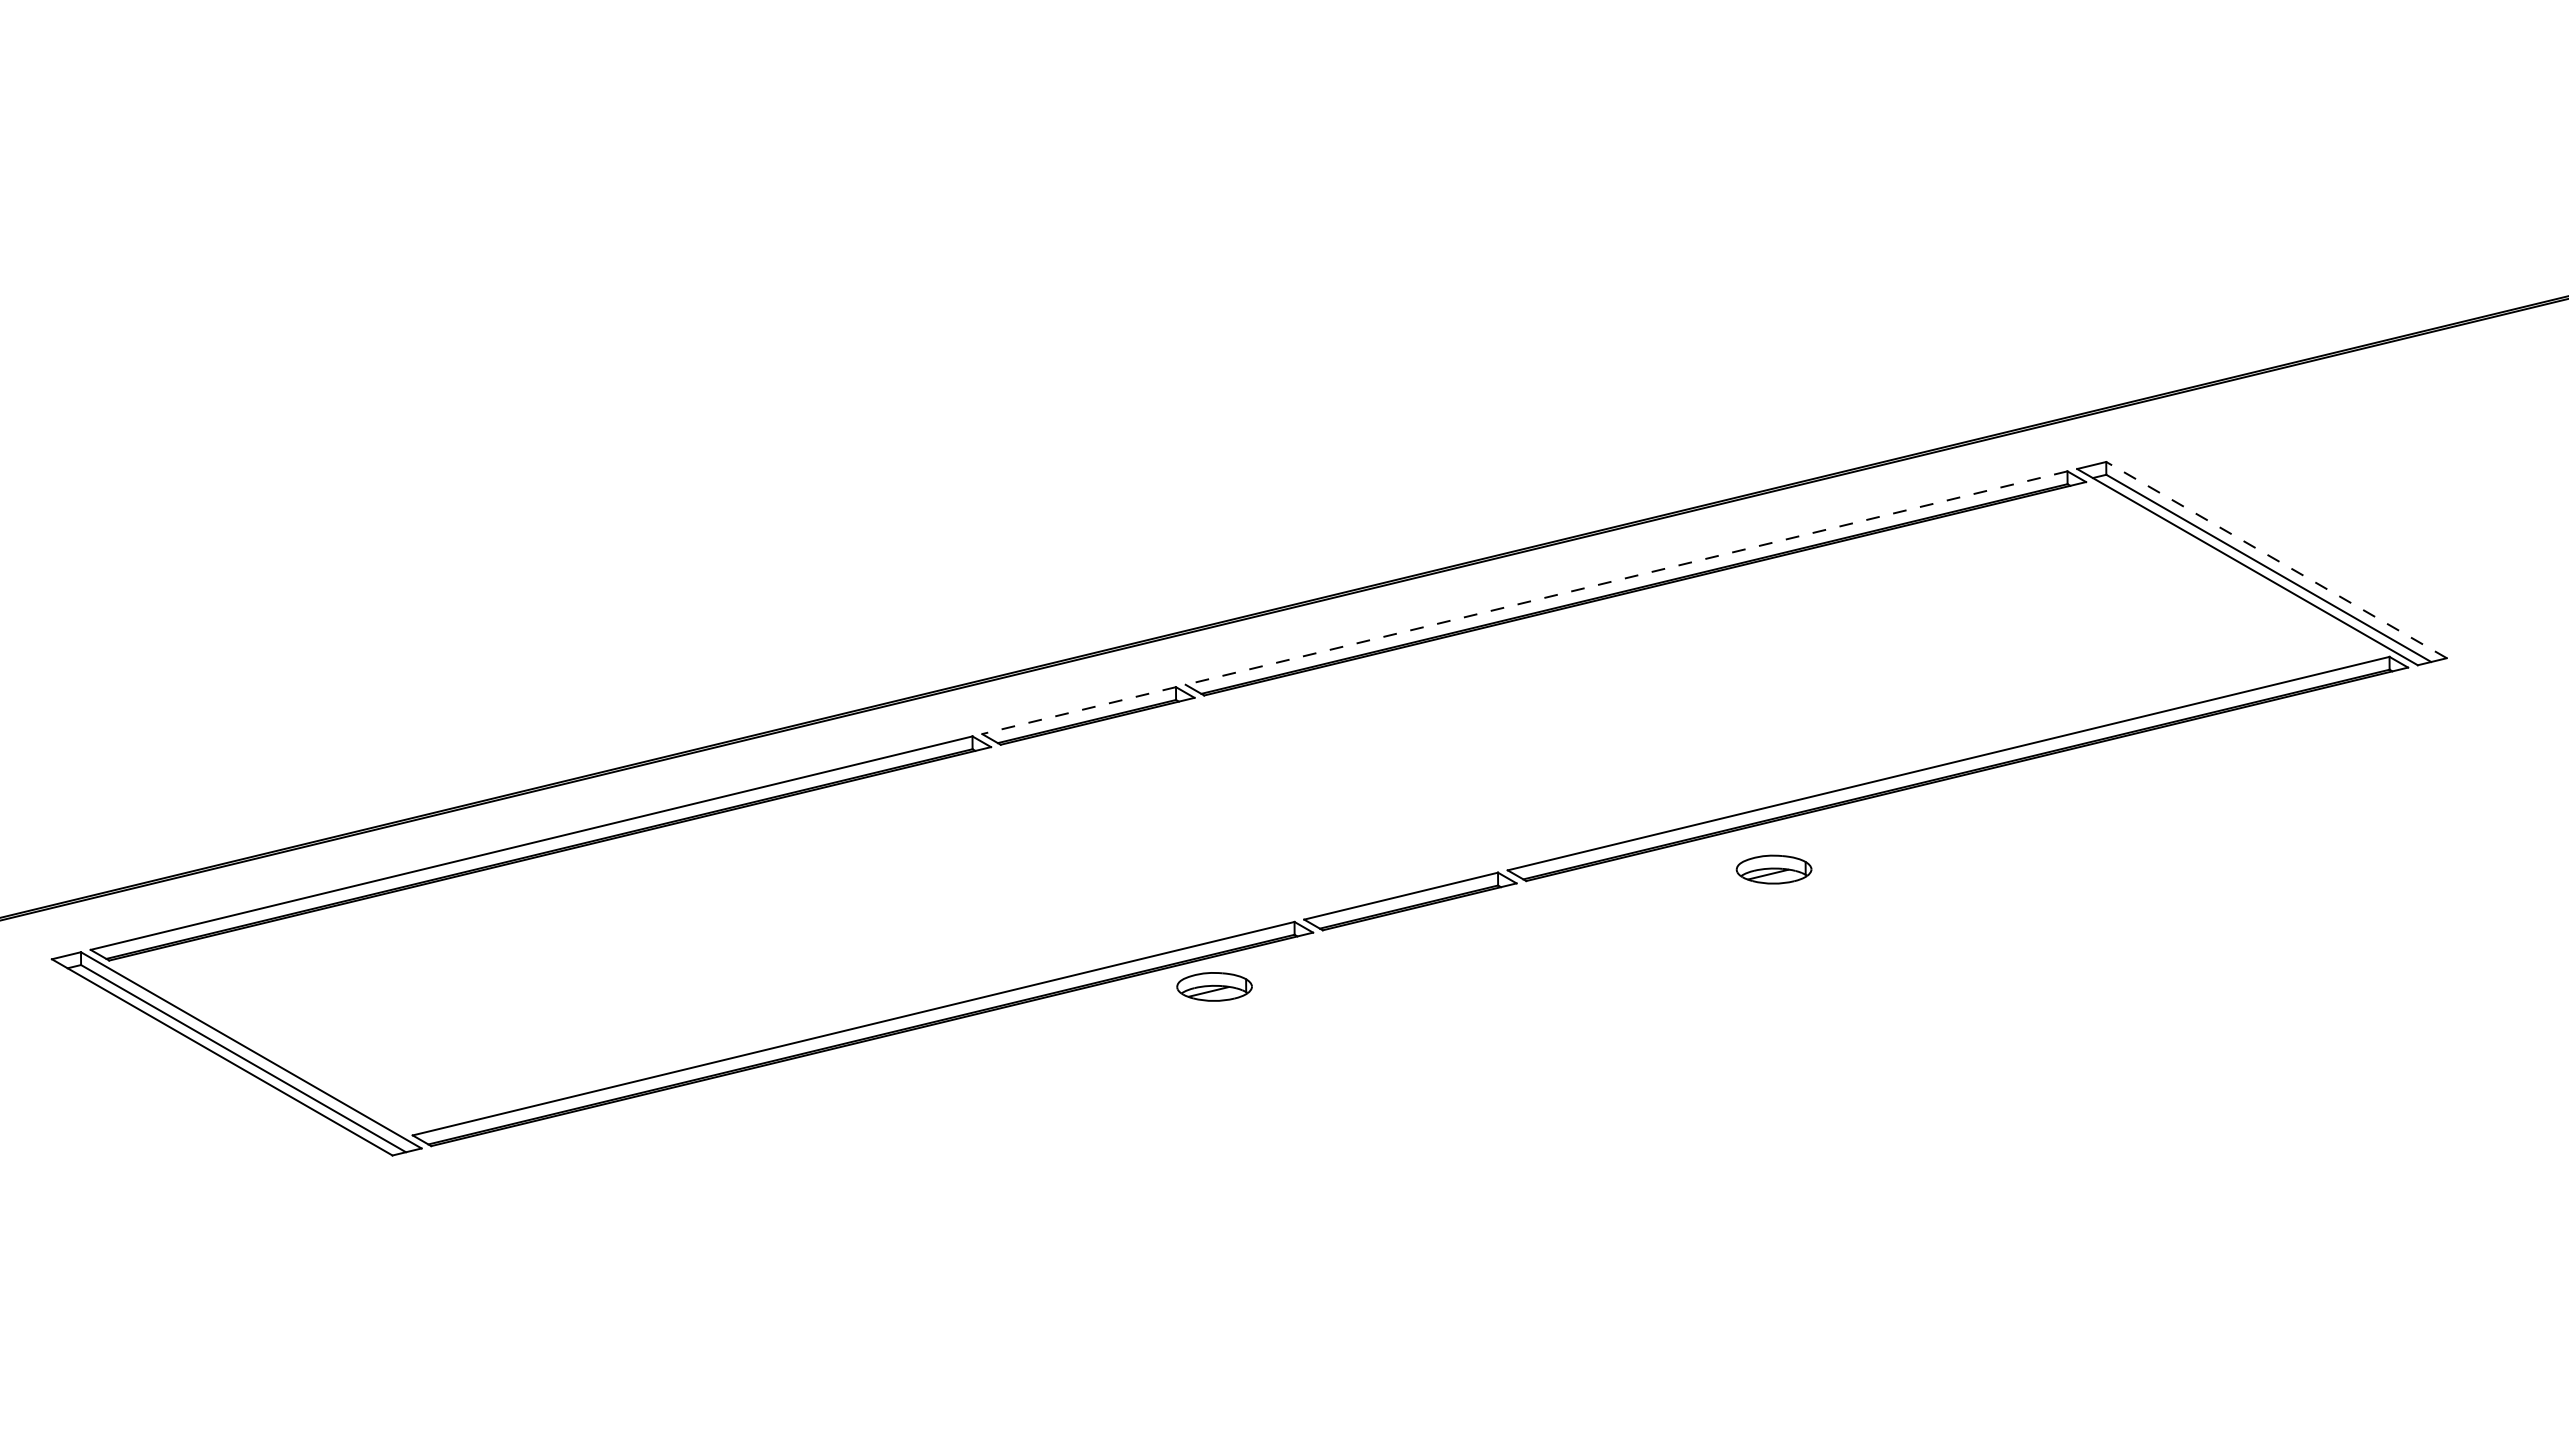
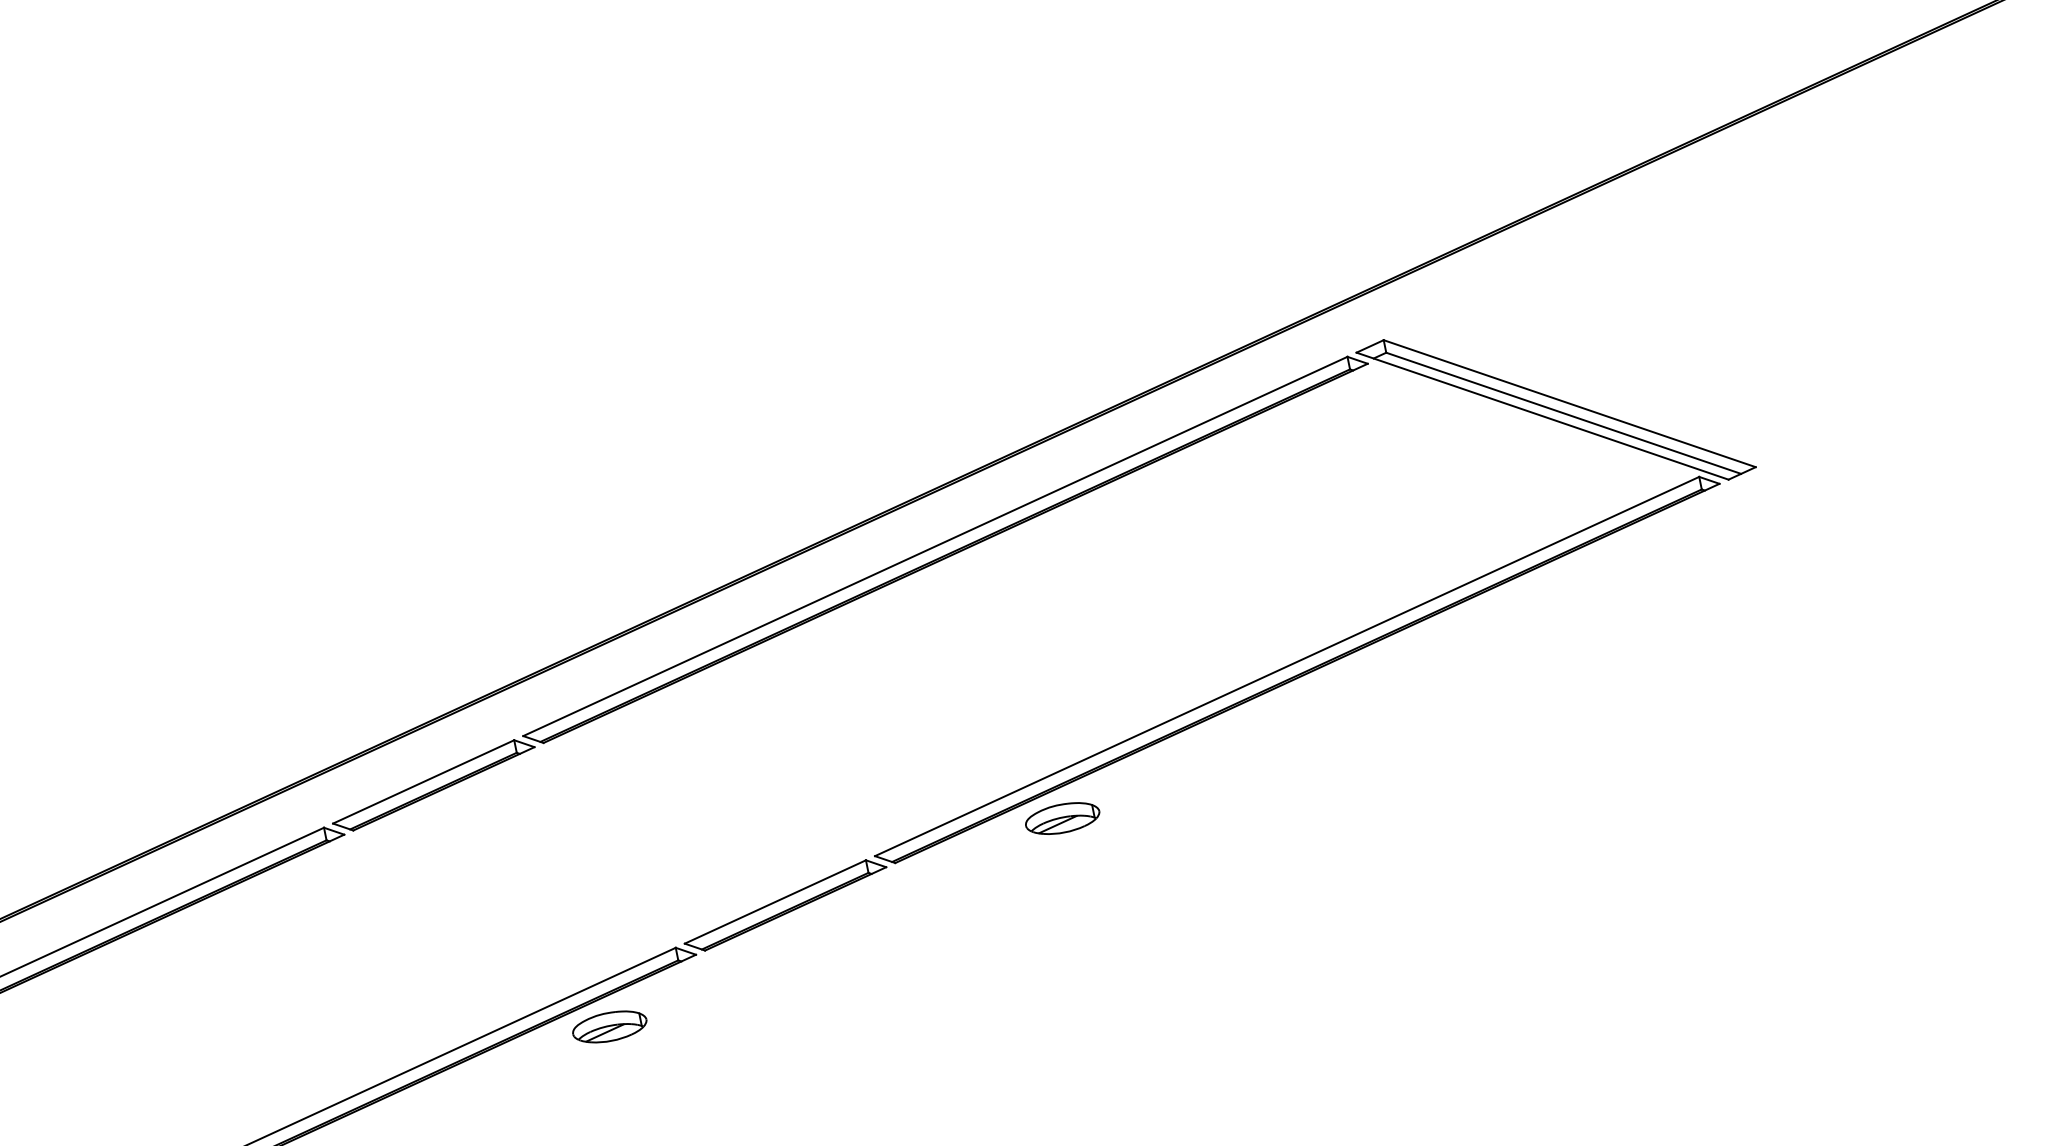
line: (2276, 560) -> (1569, 404), dashed -> solid
line: (1626, 578) -> (935, 546), dashed -> solid
line: (1079, 710) -> (424, 781), dashed -> solid
part: (1773, 869) -> (1062, 818), moved

